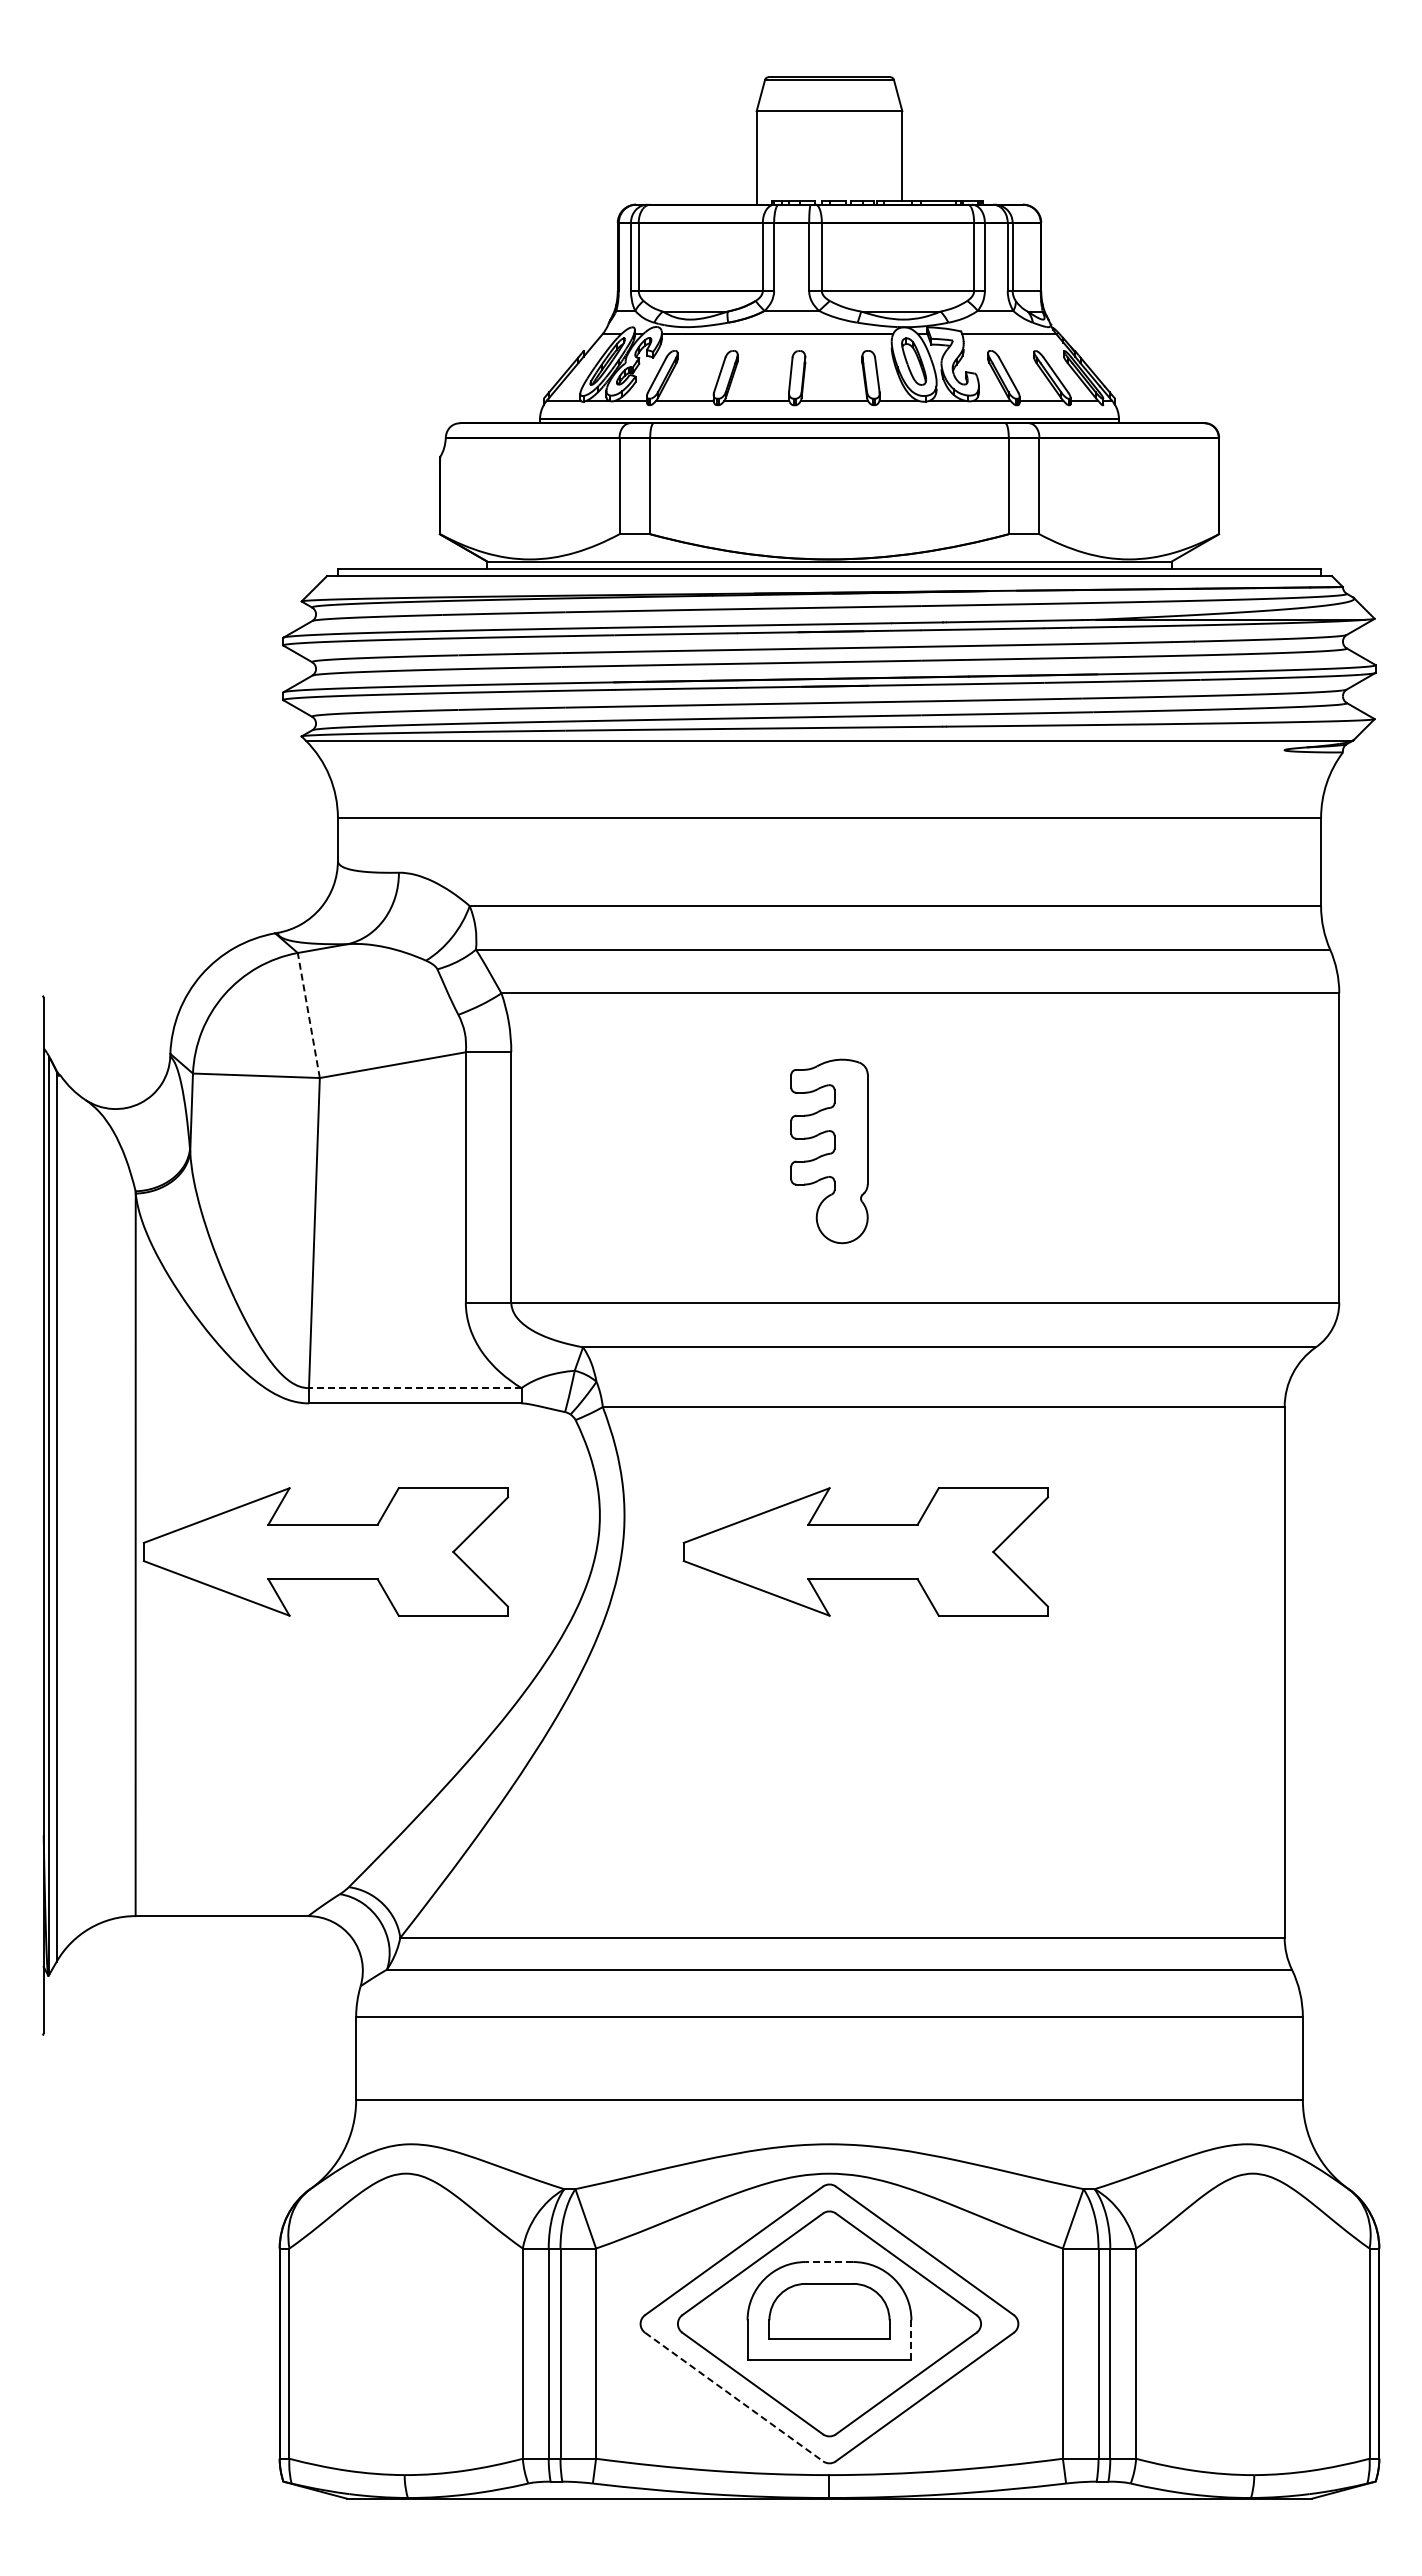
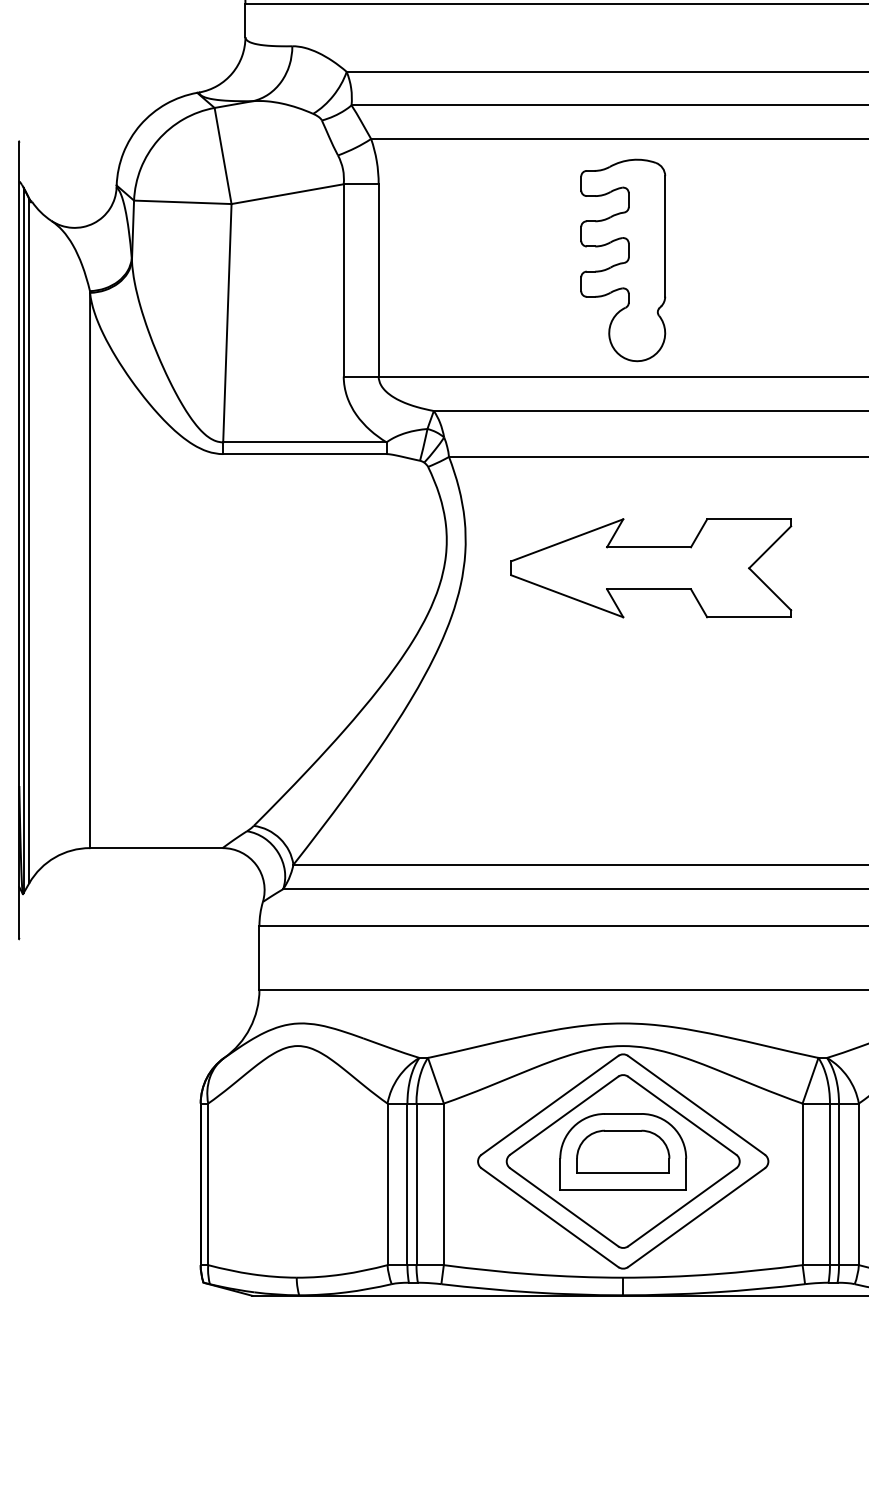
line: (308, 1015) -> (222, 155), dashed -> solid
part: (829, 1151) -> (623, 260), size x1.43
line: (414, 1388) -> (304, 442), dashed -> solid
part: (325, 1551) -> (235, 567), removed
line: (829, 2262) -> (623, 1114), dashed -> solid
line: (911, 2339) -> (686, 1173), dashed -> solid
line: (734, 2397) -> (550, 1218), dashed -> solid

